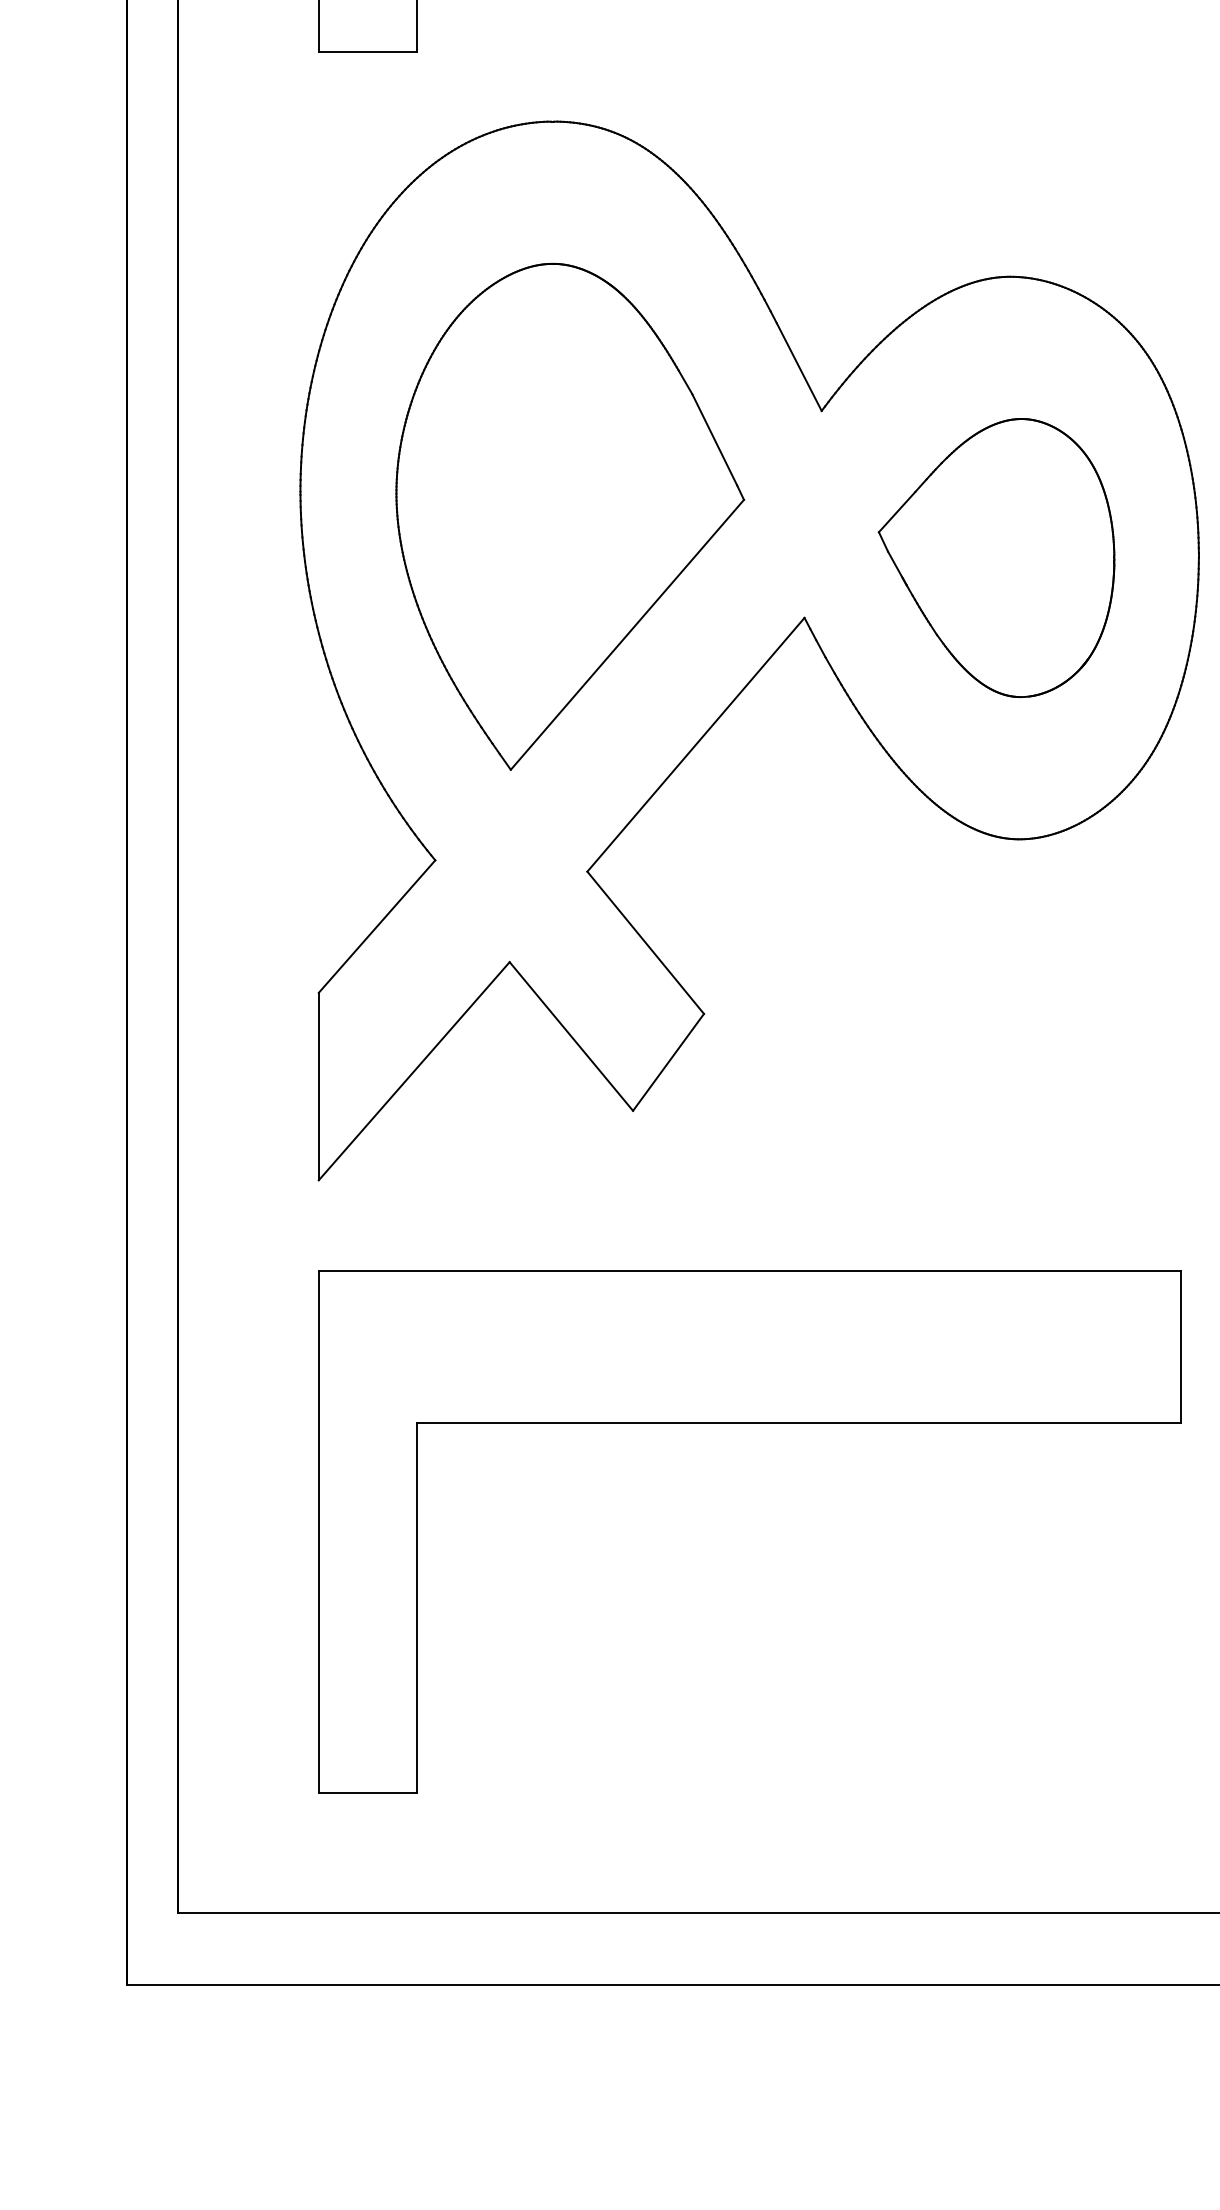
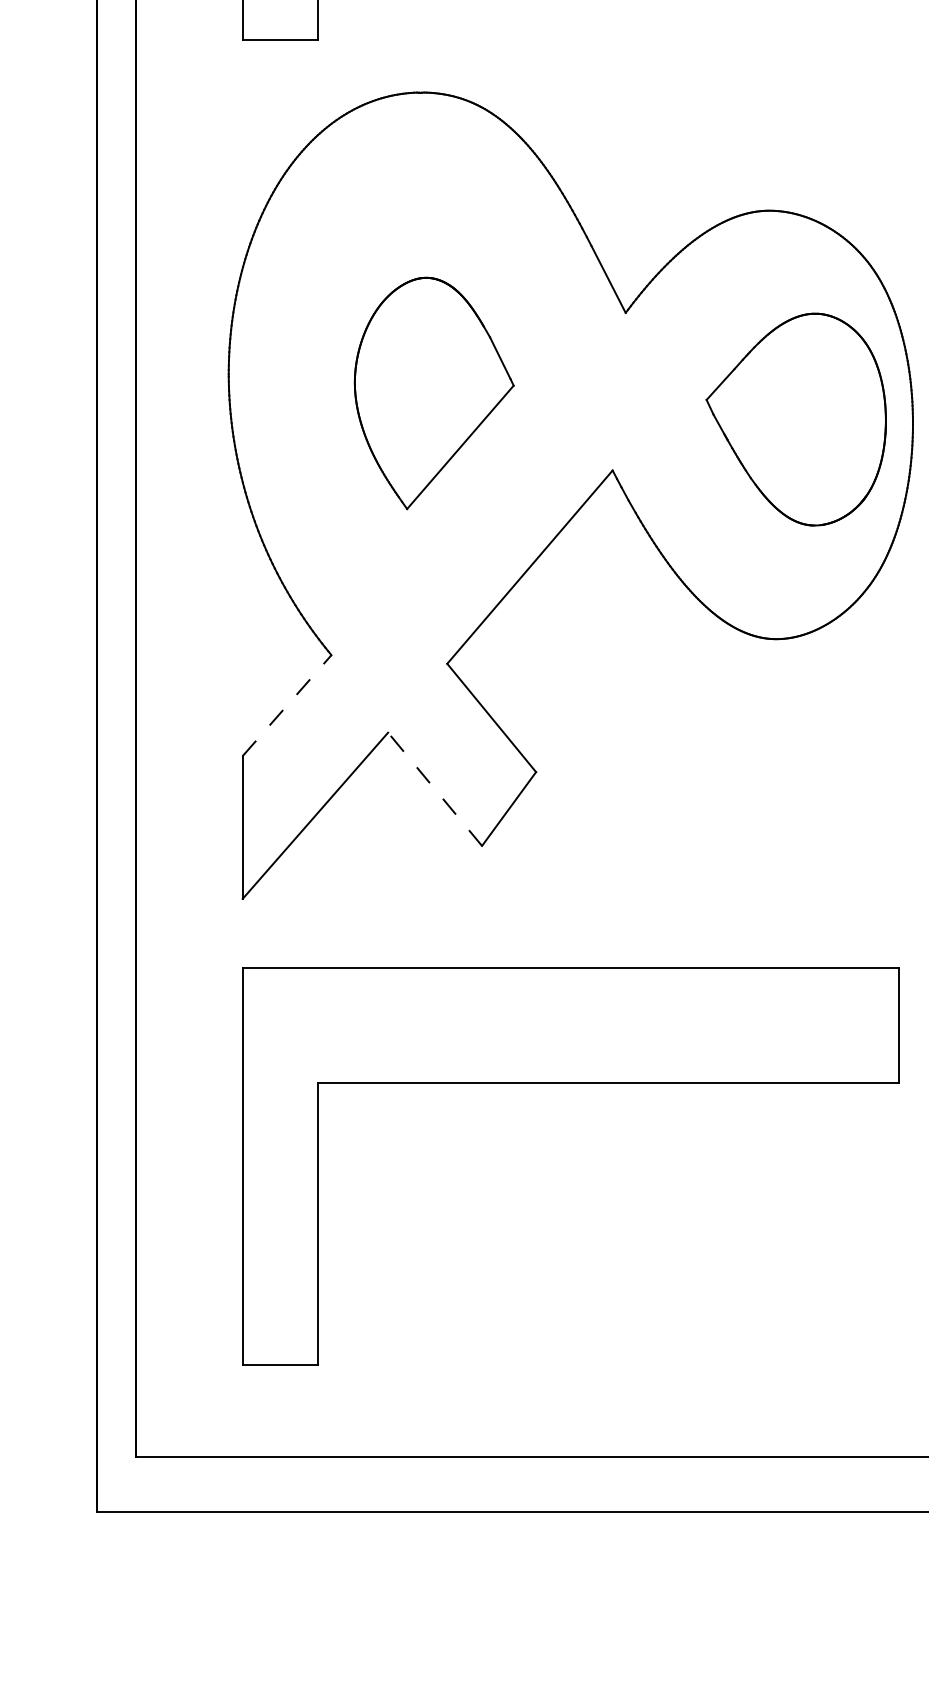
part: (570, 516) -> (434, 393), size x0.6
part: (996, 557) -> (796, 419), moved
line: (377, 926) -> (287, 705), solid -> dashed
line: (571, 1036) -> (435, 789), solid -> dashed

